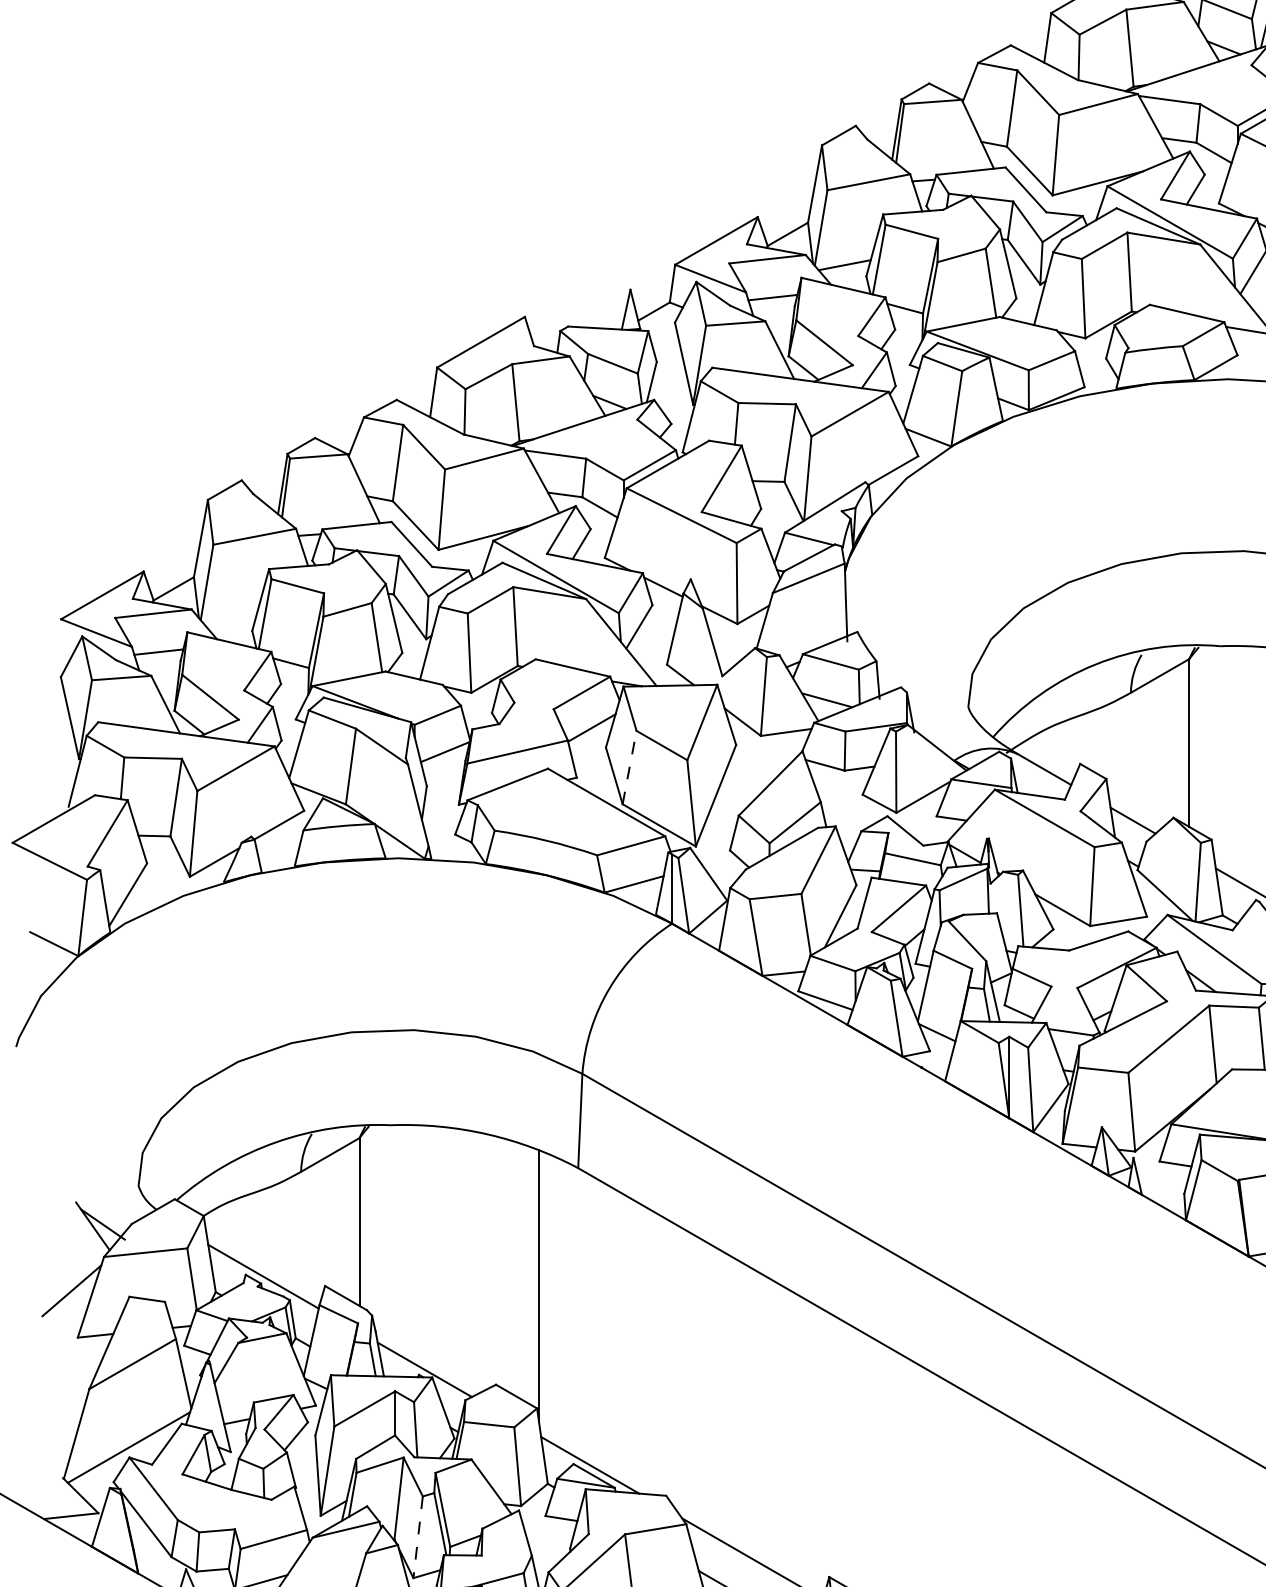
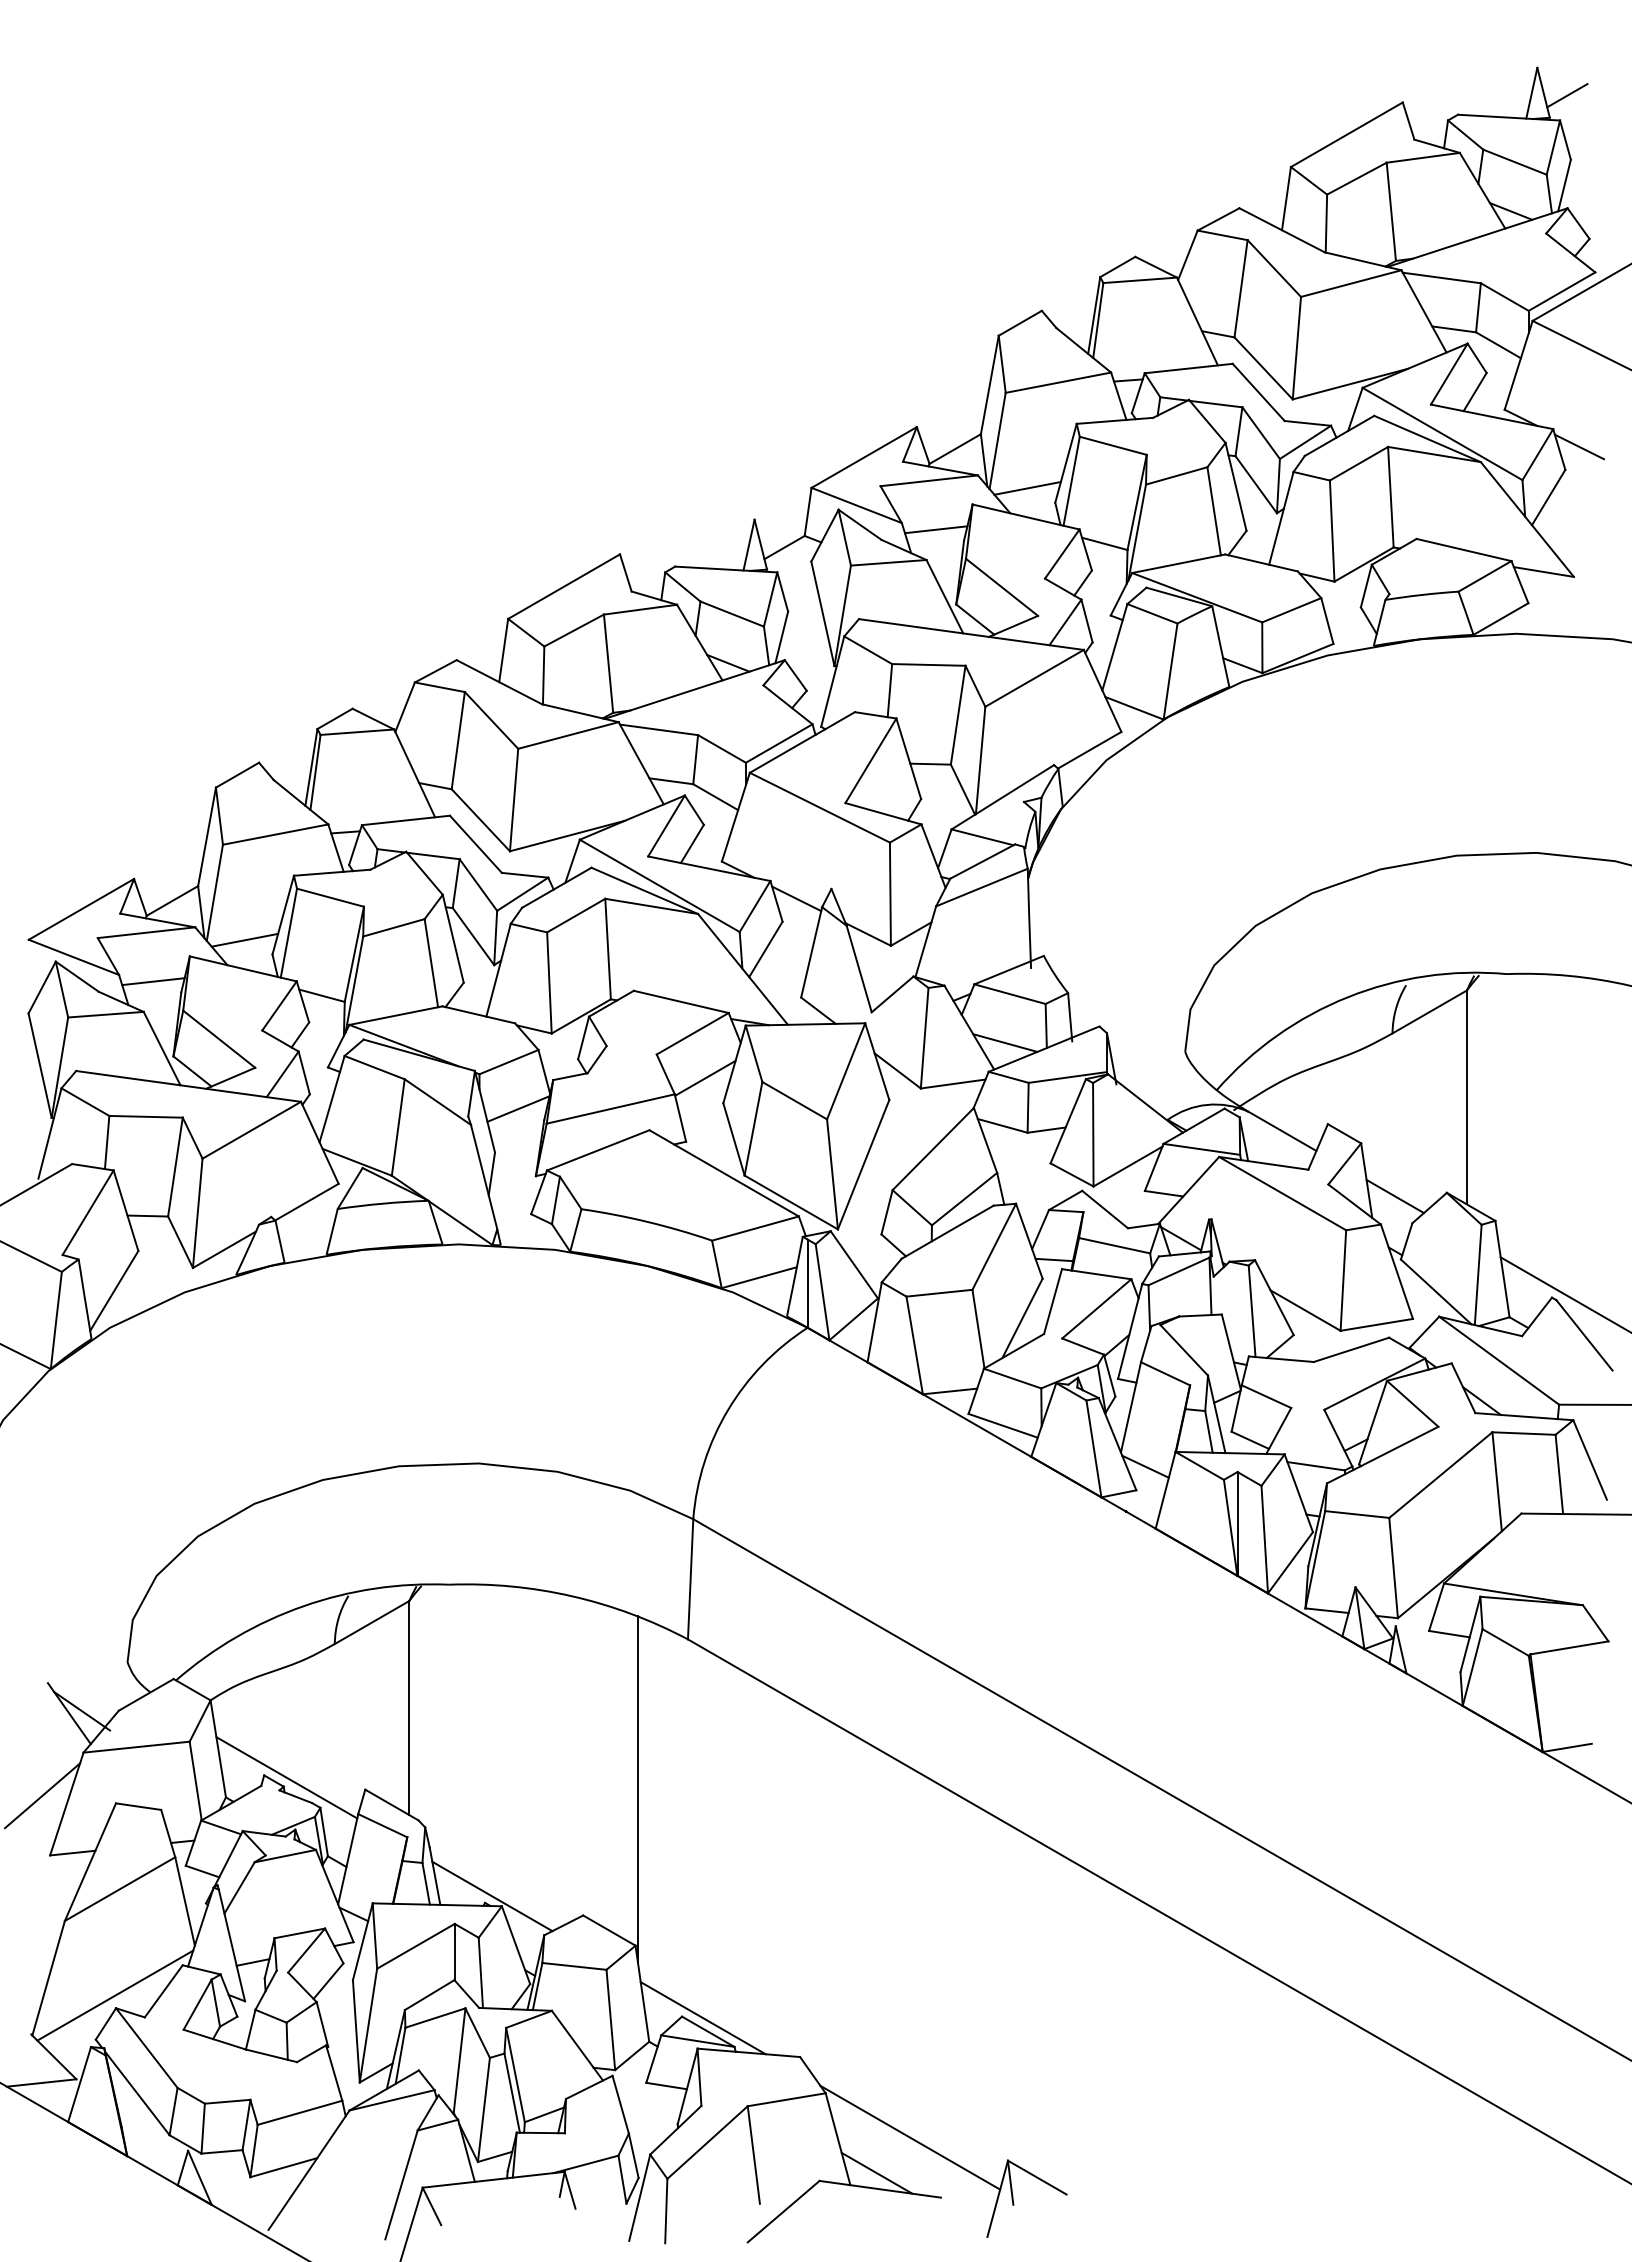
line: (230, 619) -> (244, 939), added
line: (629, 767) -> (753, 1128), dashed -> solid
line: (417, 1537) -> (483, 2110), dashed -> solid

